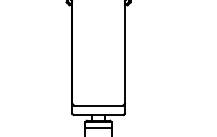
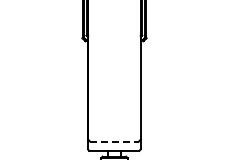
line: (98, 105) -> (114, 141), solid -> dashed

